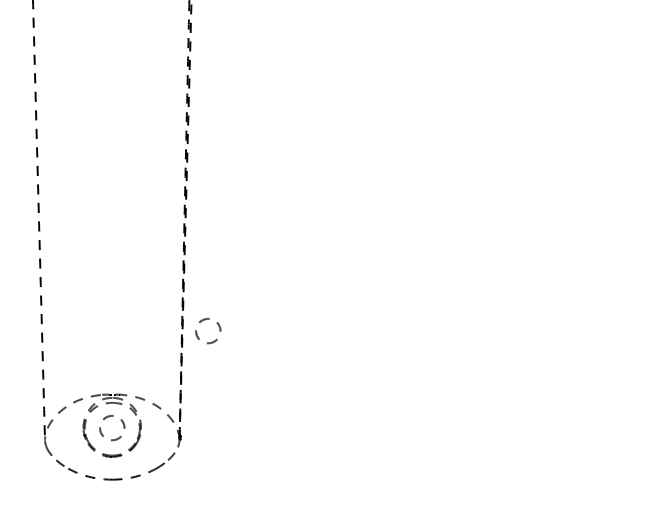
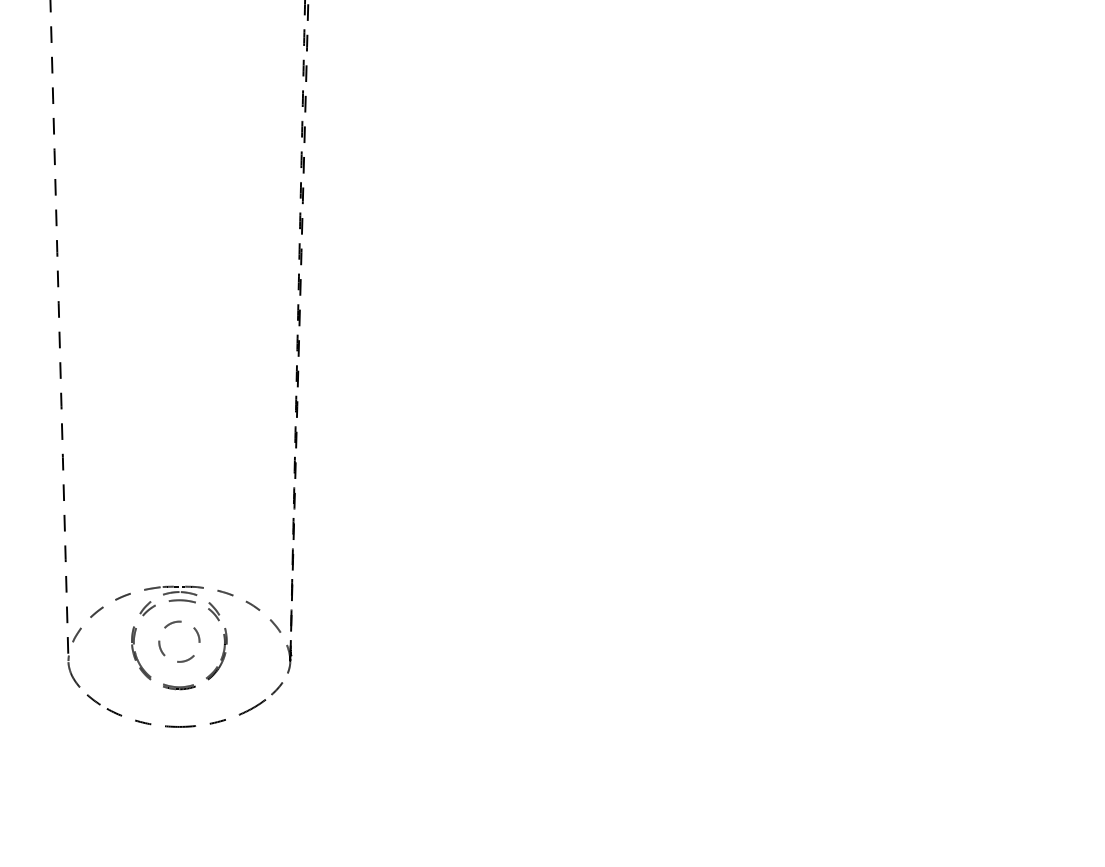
part: (205, 320) -> (333, 464), removed

